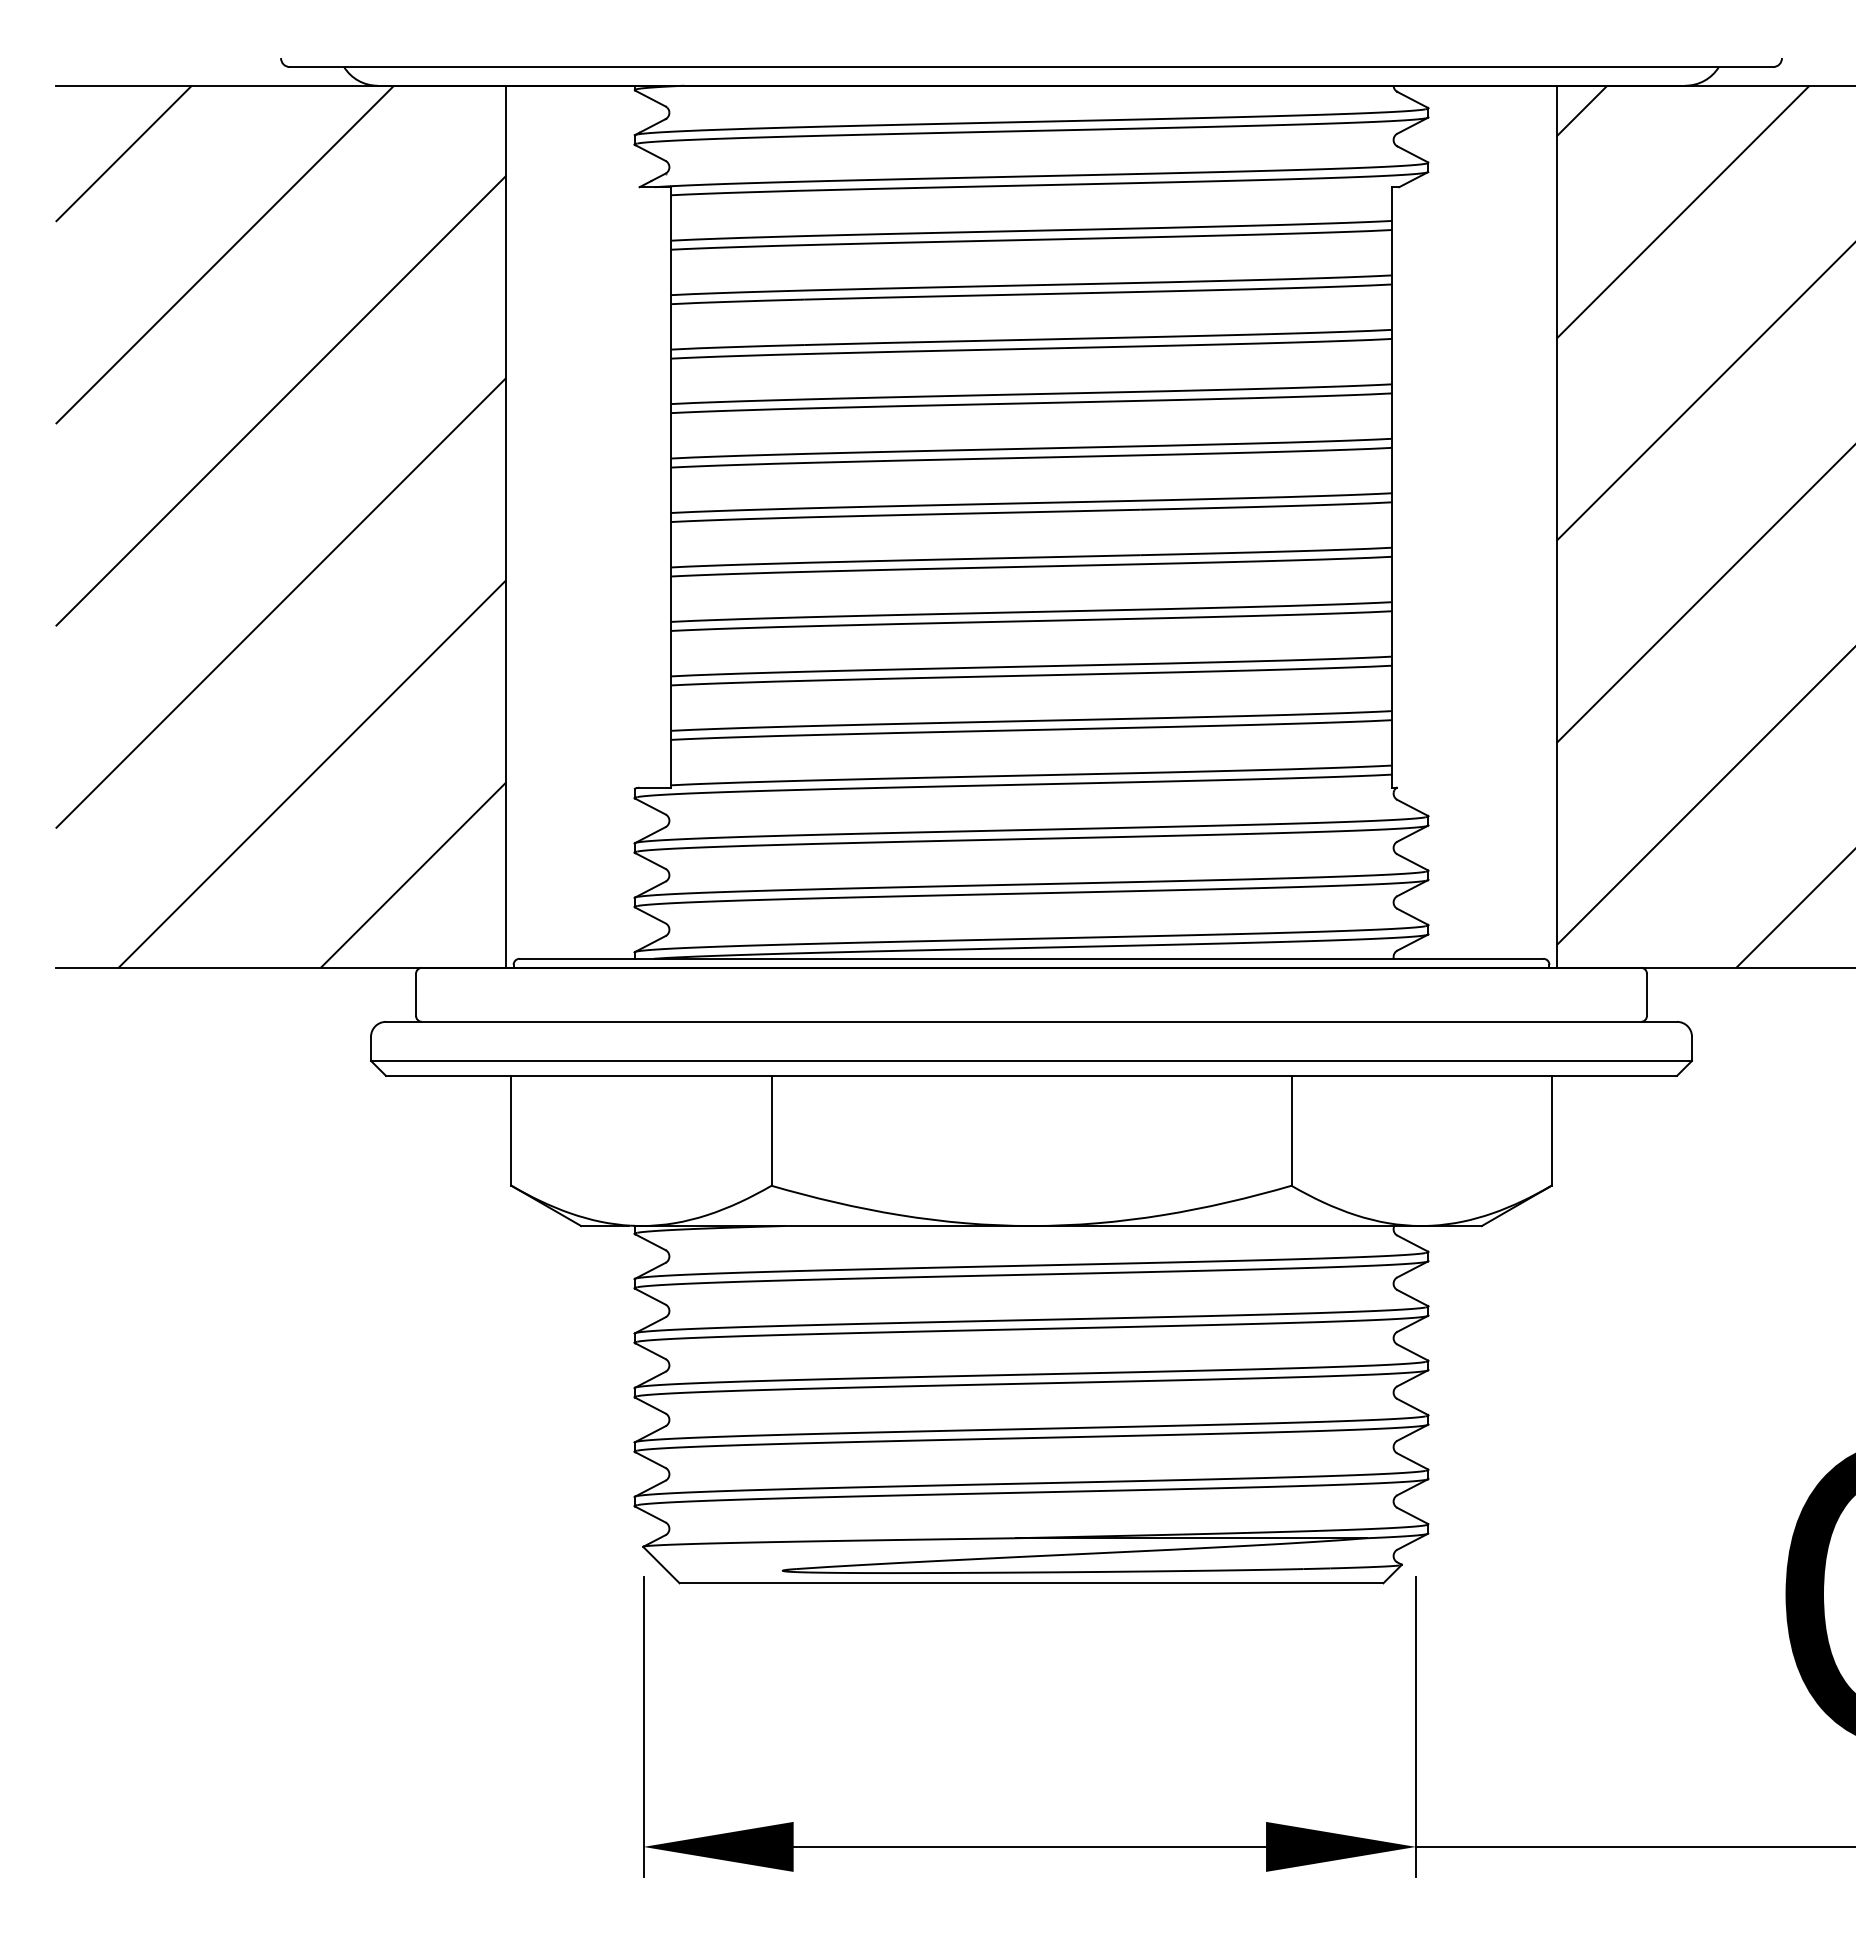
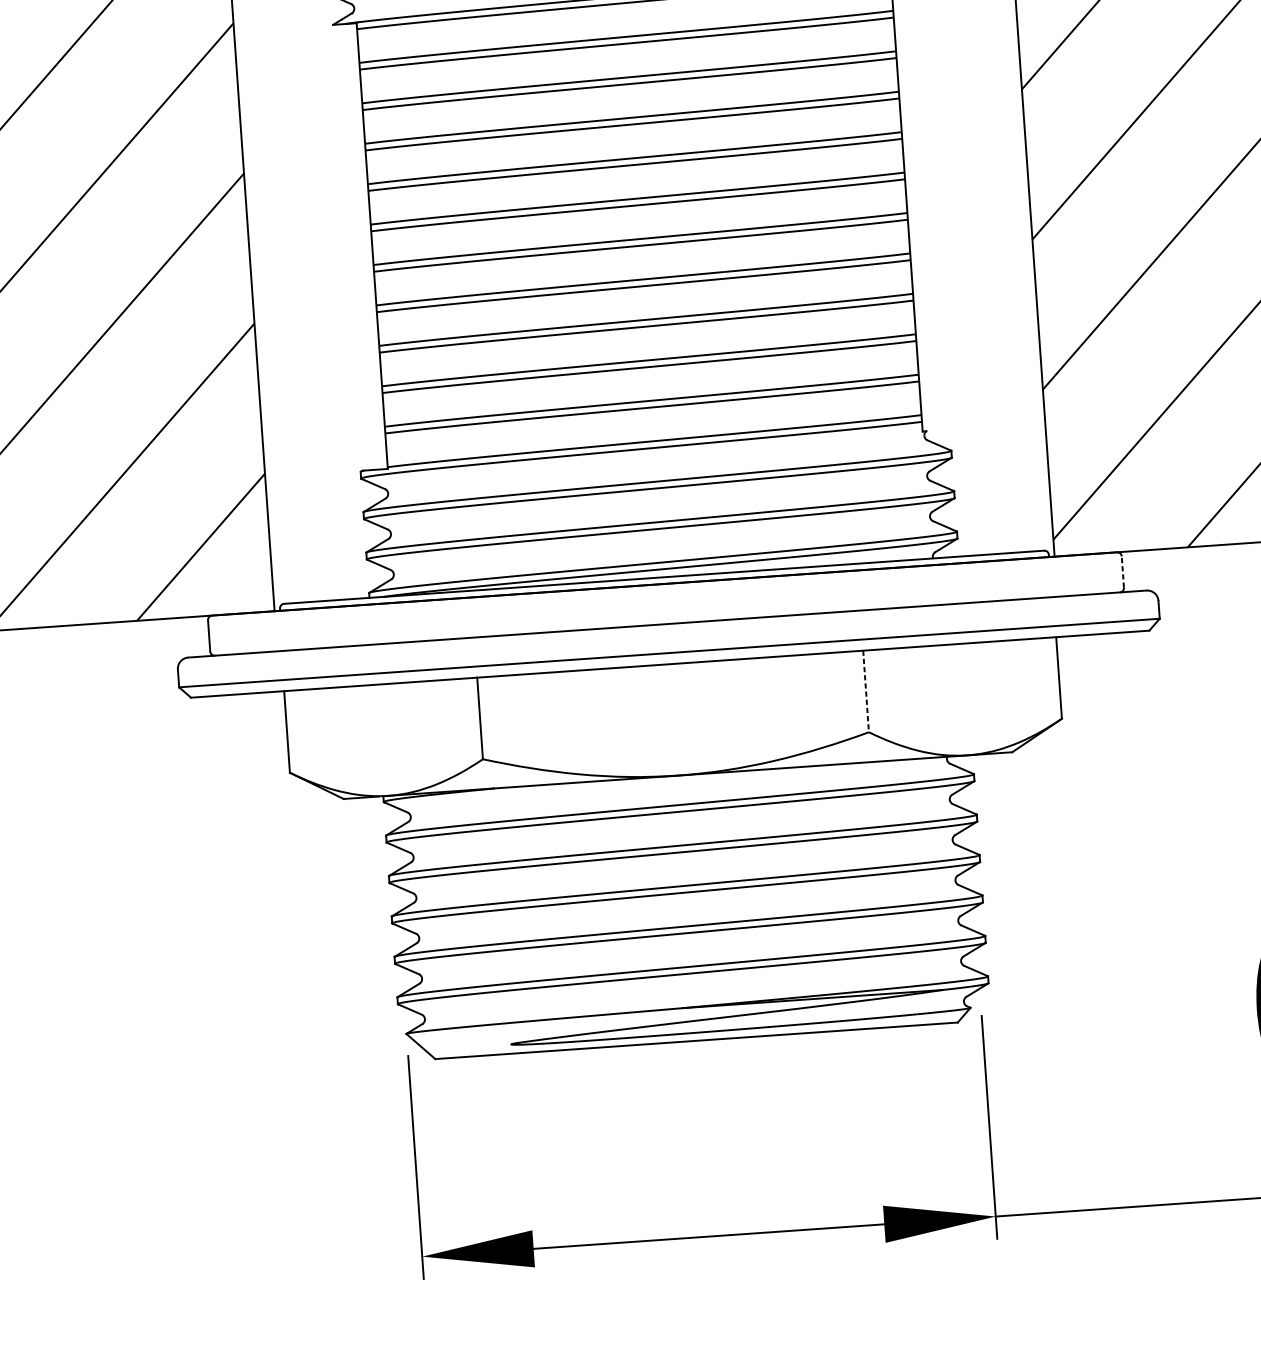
line: (1646, 994) -> (1122, 571), solid -> dashed
line: (1291, 1130) -> (866, 691), solid -> dashed

